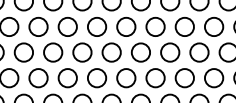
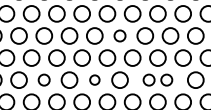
circle: (154, 26) -> (119, 35), size x0.7
circle: (66, 77) -> (43, 79), size x0.7
circle: (125, 77) -> (94, 79), size x0.6
part: (198, 77) -> (157, 79), size x0.7

